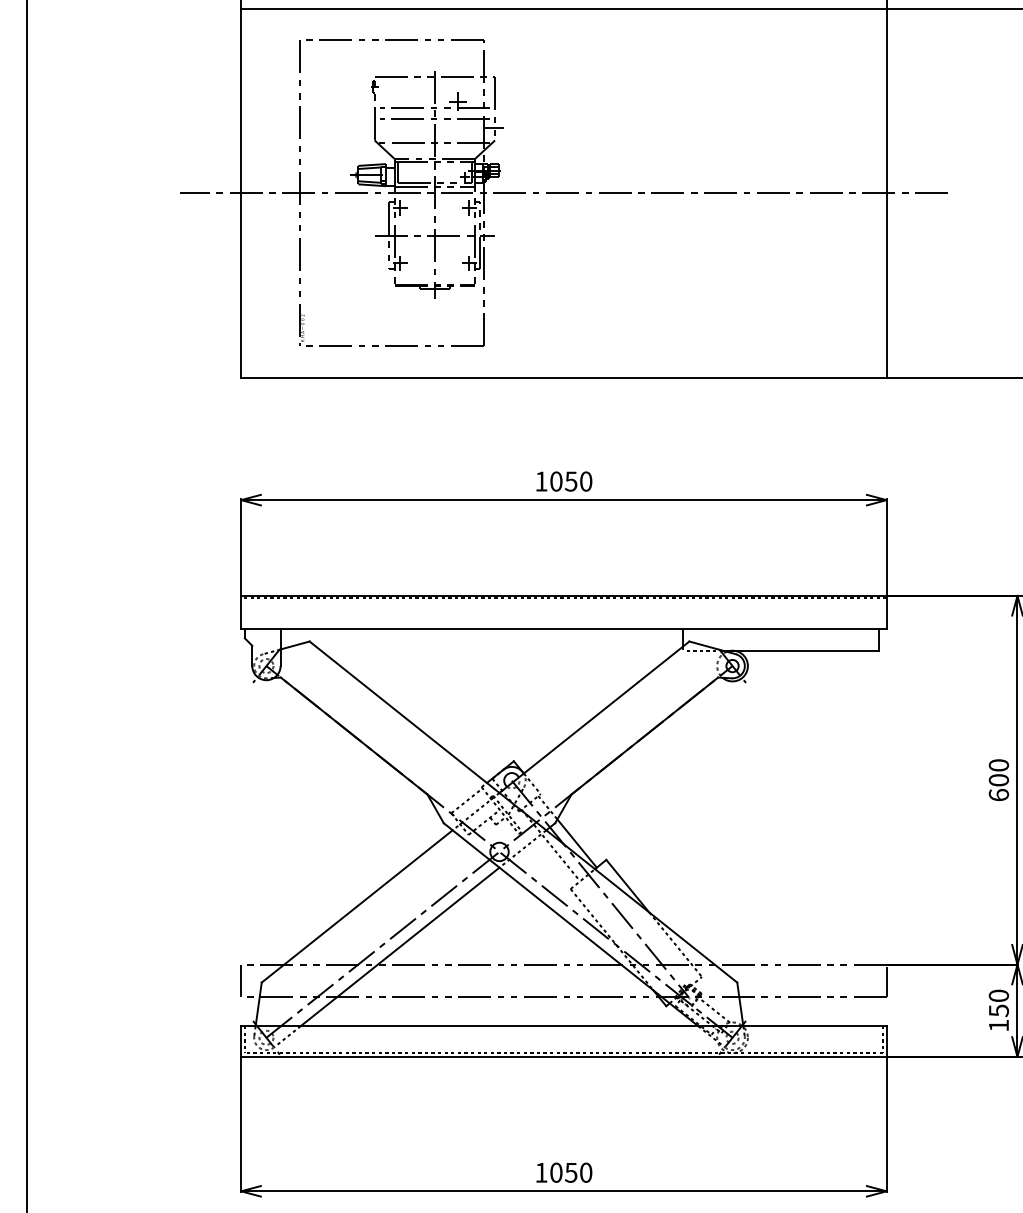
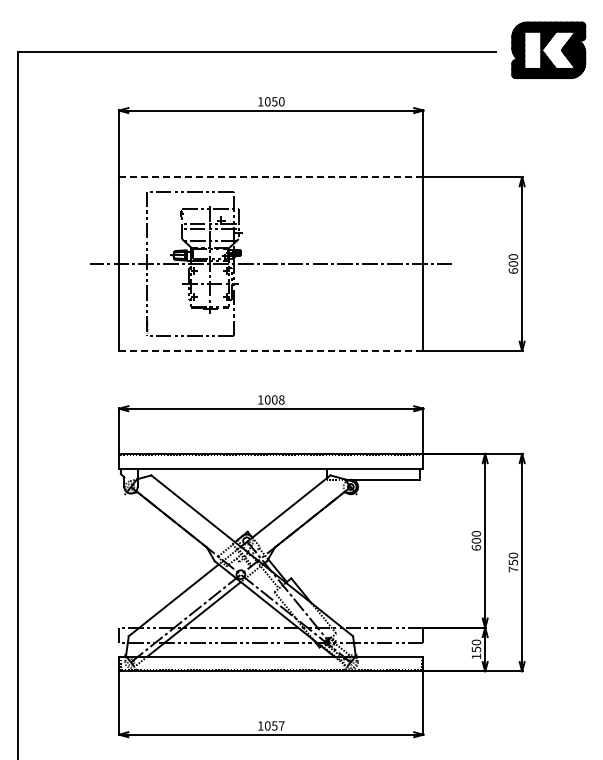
line: (562, 9) -> (270, 177), solid -> dashed
line: (562, 376) -> (270, 350), solid -> dashed
text: (577, 480) -> (277, 399), 1050 -> 1008
text: (585, 1171) -> (281, 725), 1050 -> 1057

